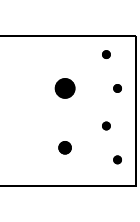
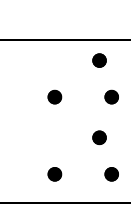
part: (106, 54) -> (99, 60), size x1.67
part: (64, 88) -> (54, 97), size x0.62
part: (117, 88) -> (111, 97), size x1.67
part: (106, 125) -> (99, 137), size x1.67
part: (64, 147) -> (54, 174), moved
part: (117, 159) -> (111, 174), size x1.67

